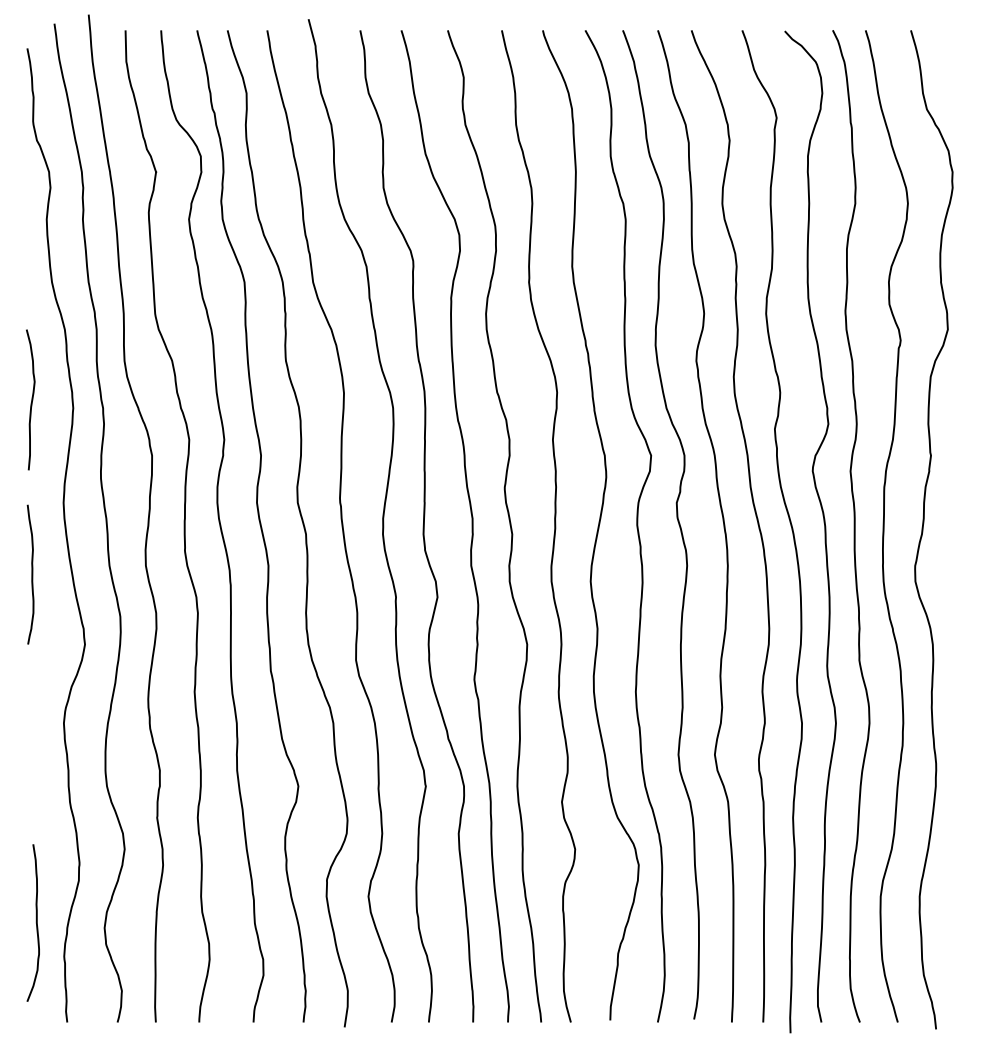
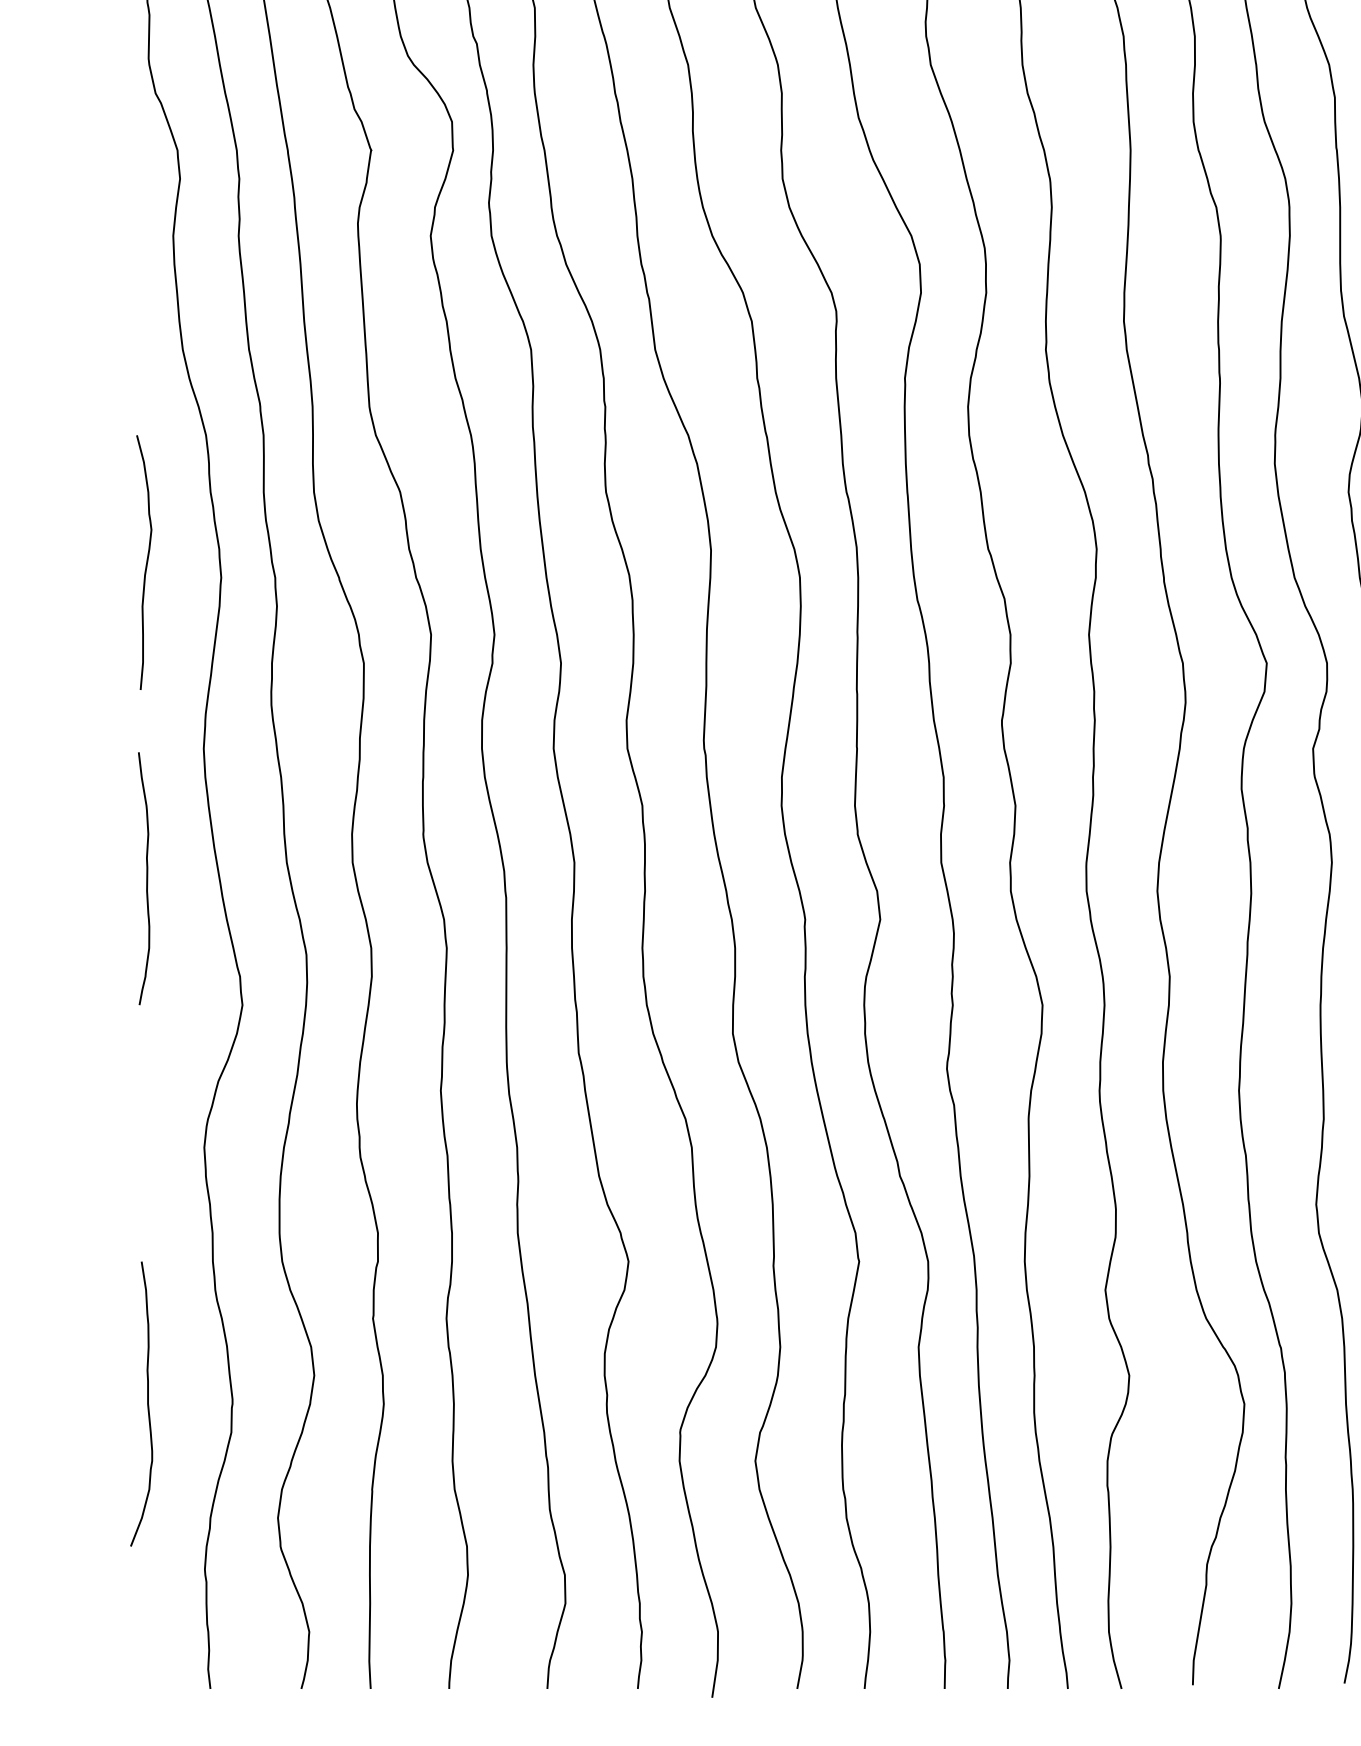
curve: (35, 922) -> (145, 1403), moved

